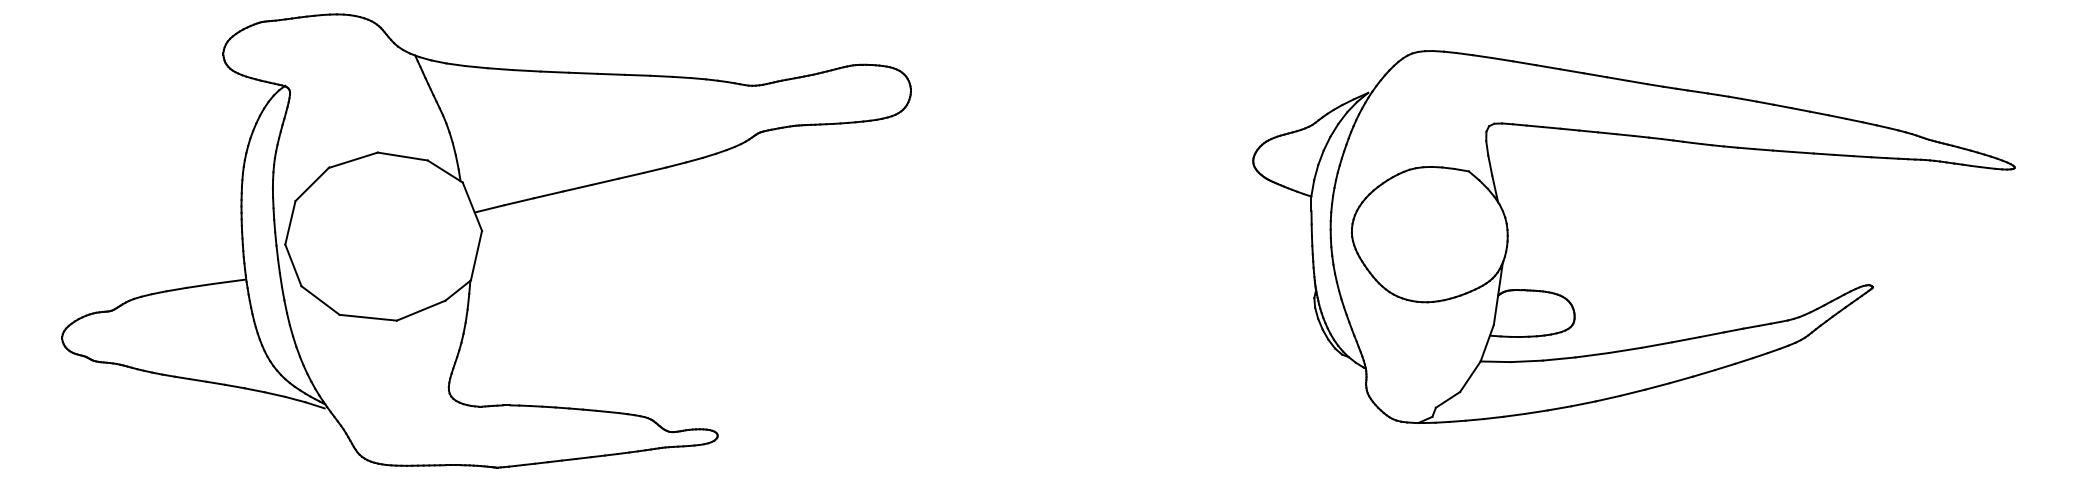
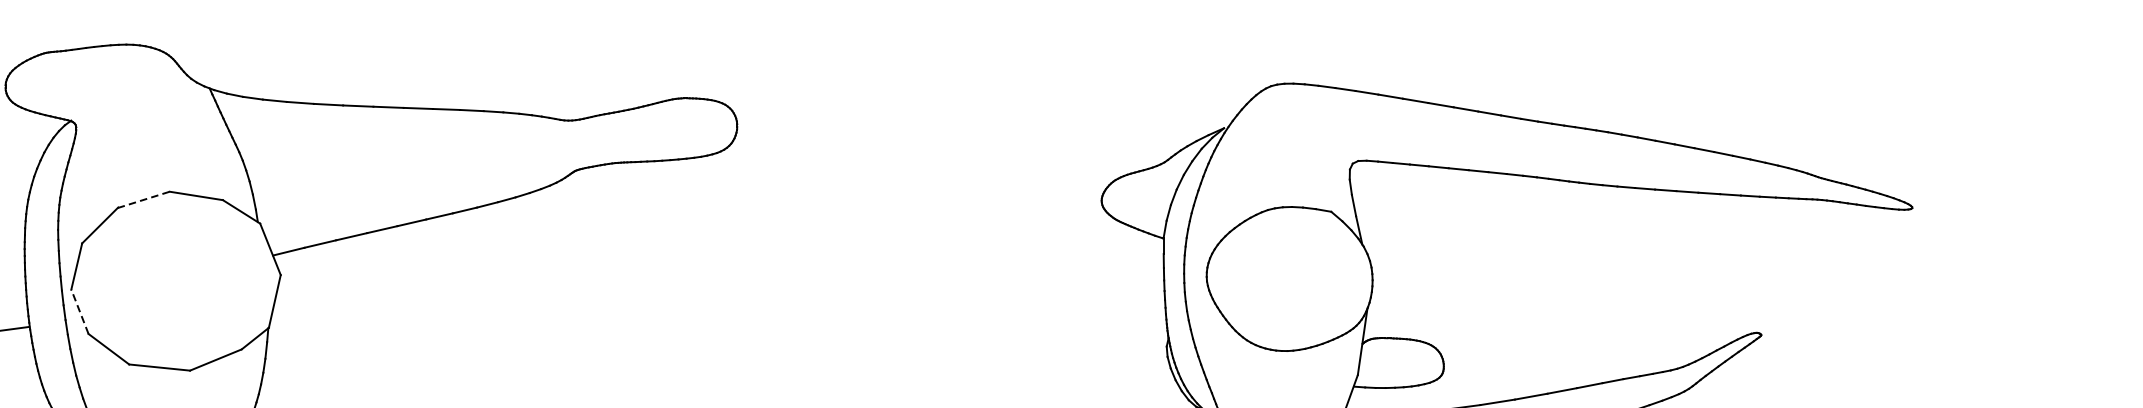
line: (353, 160) -> (143, 200), solid -> dashed
line: (293, 264) -> (80, 310), solid -> dashed

